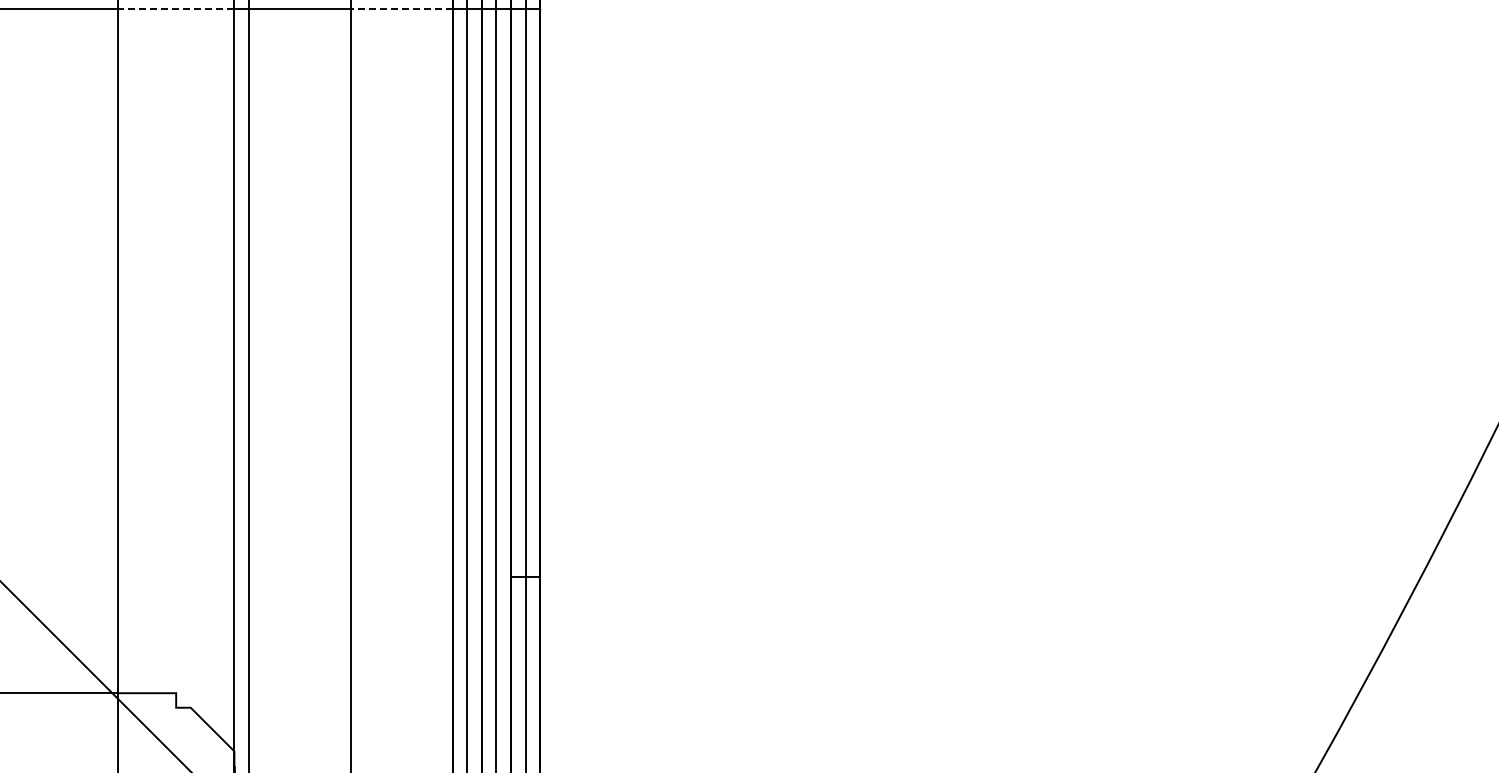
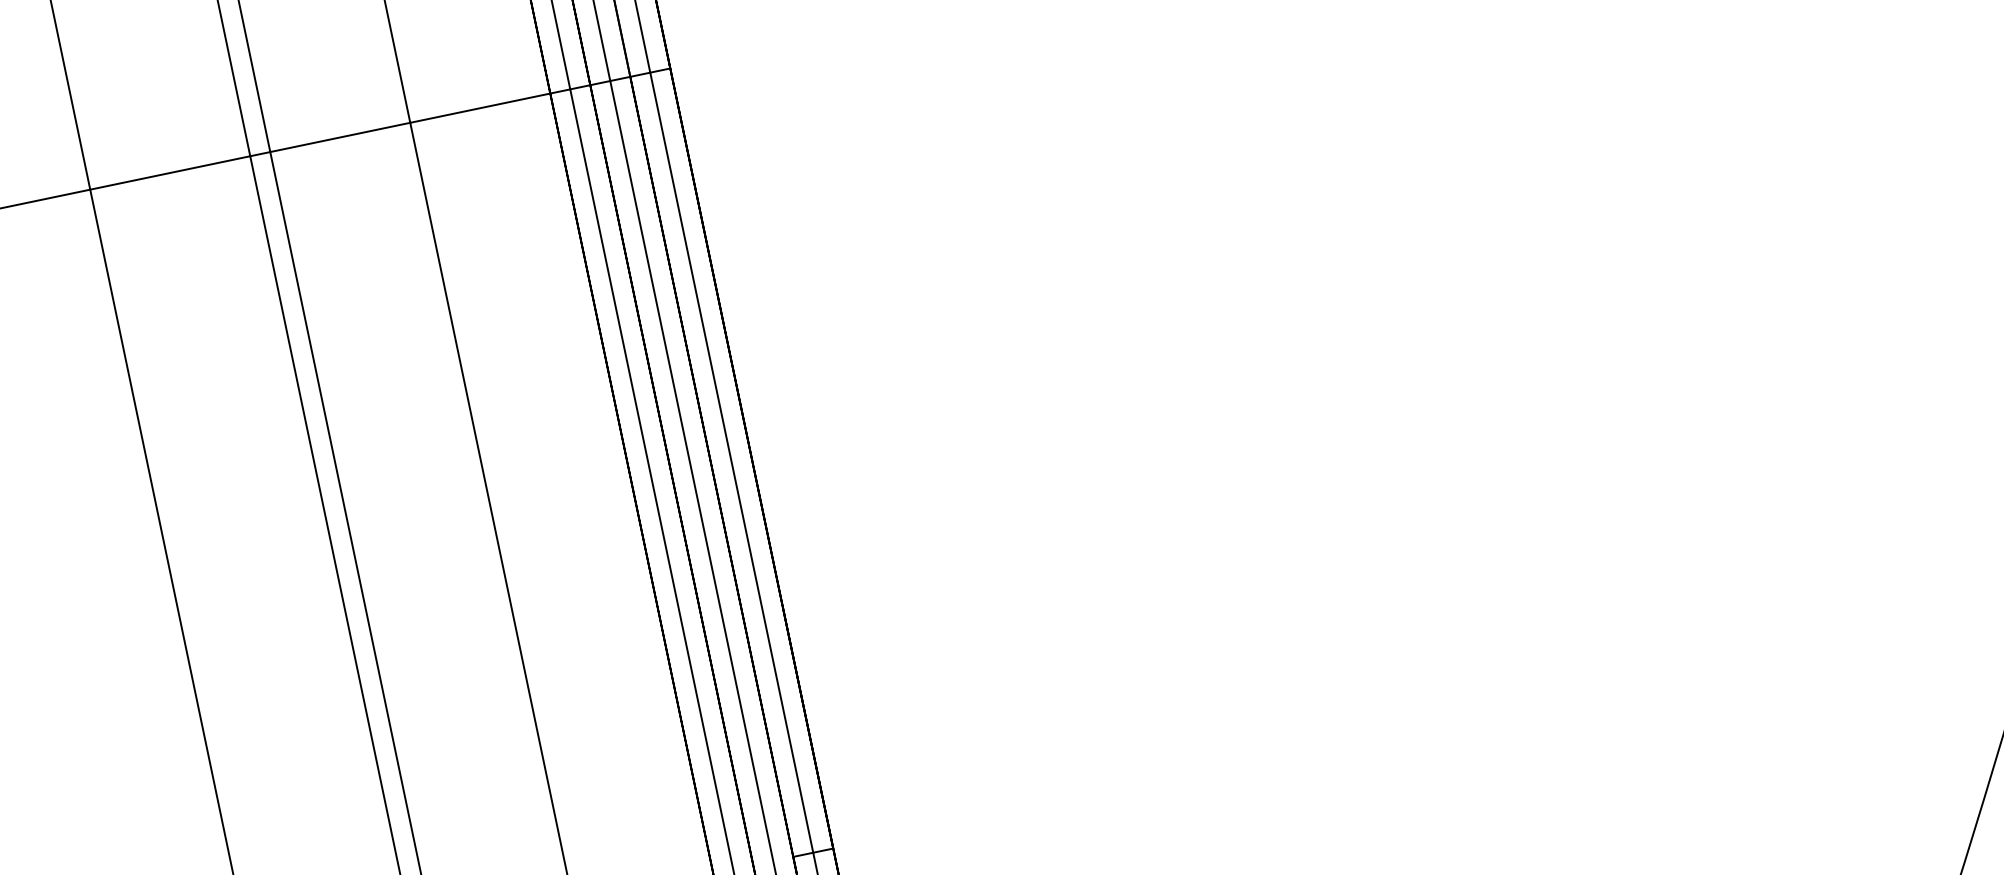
line: (175, 8) -> (169, 172), dashed -> solid
line: (401, 8) -> (479, 107), dashed -> solid

